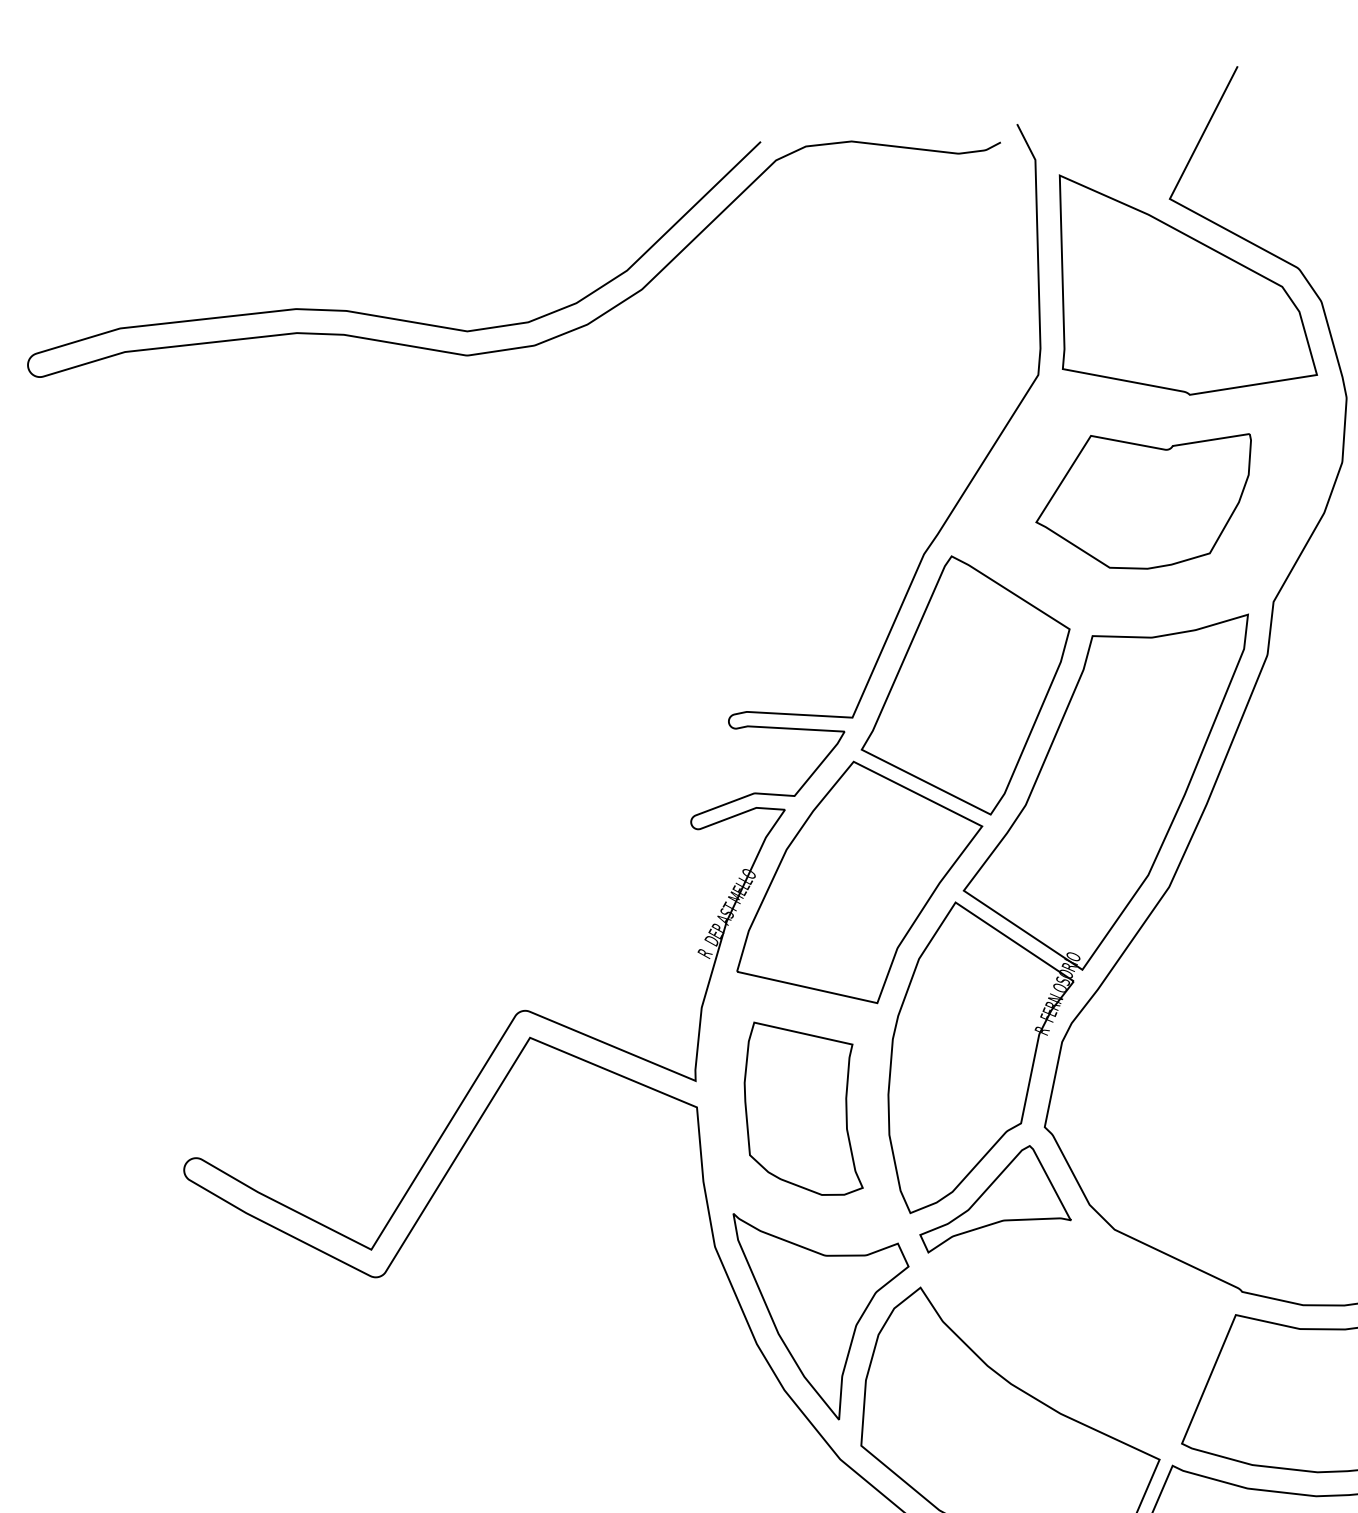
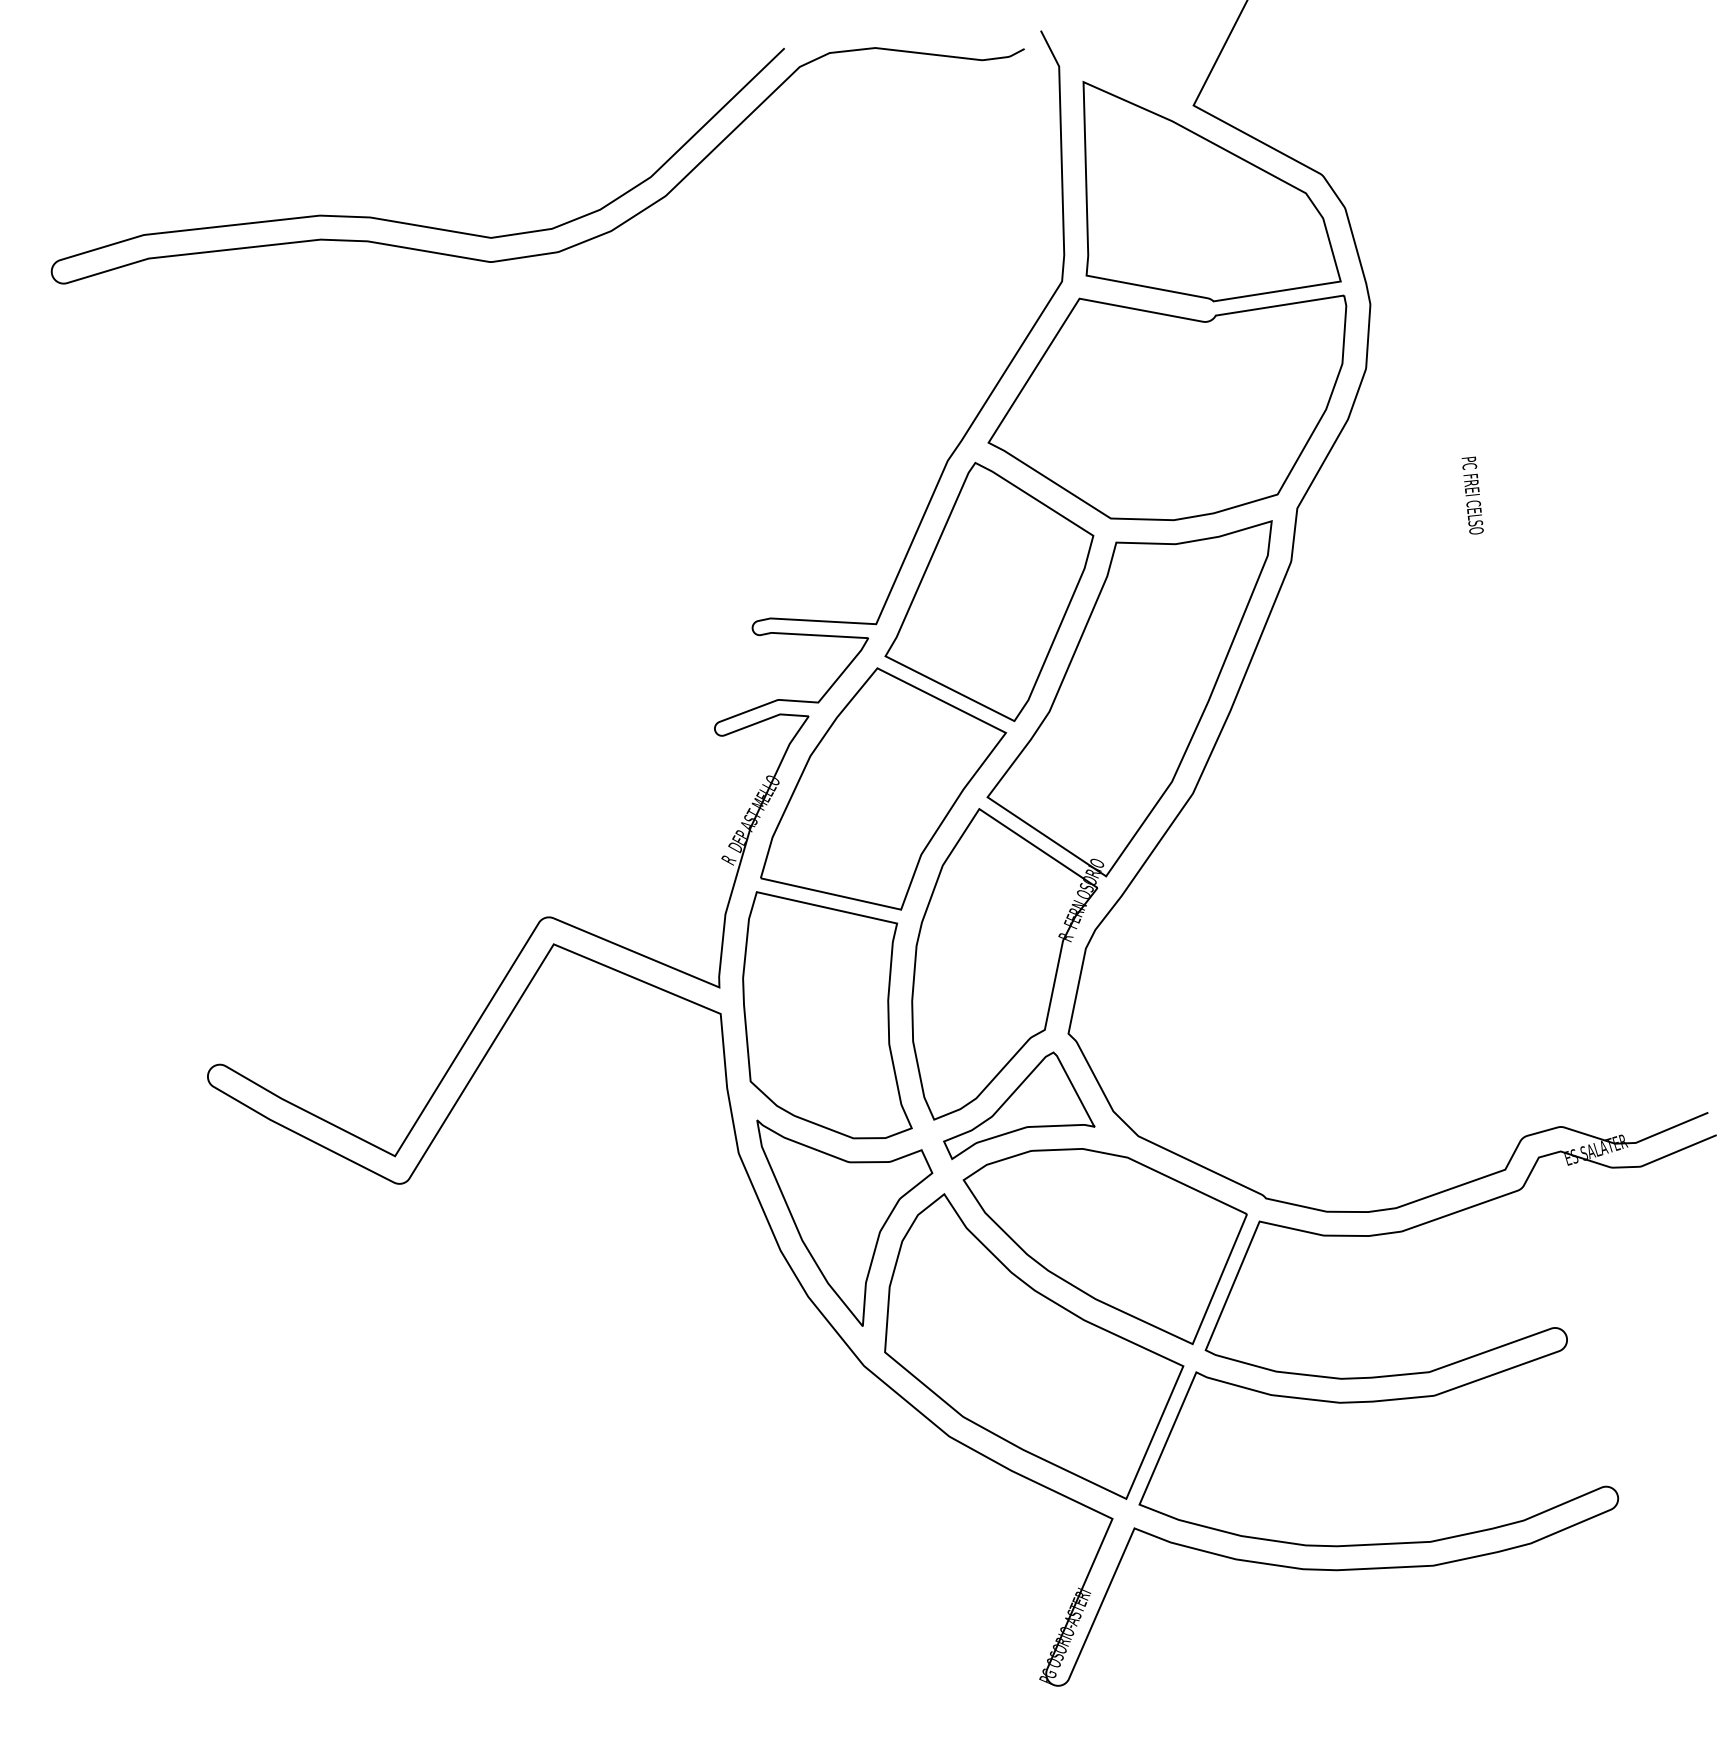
part: (1143, 500) -> (1167, 407), size x1.67
part: (803, 1108) -> (827, 1015), size x1.43
part: (1080, 1339) -> (1104, 1246), added

